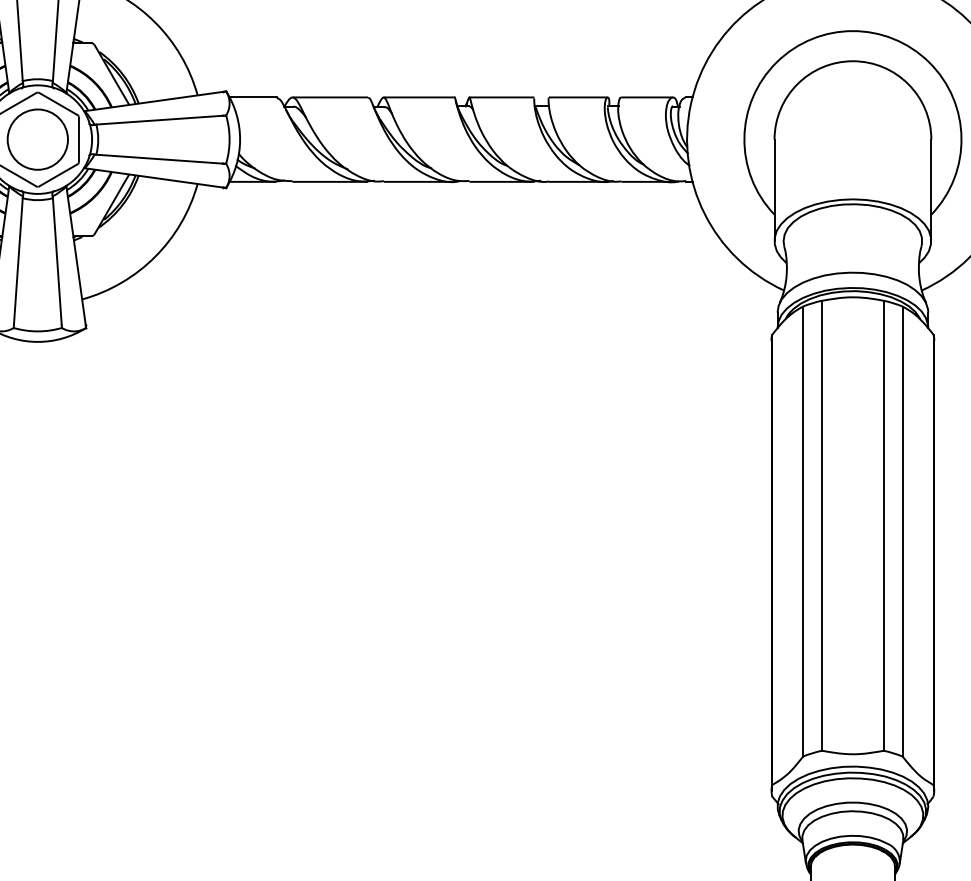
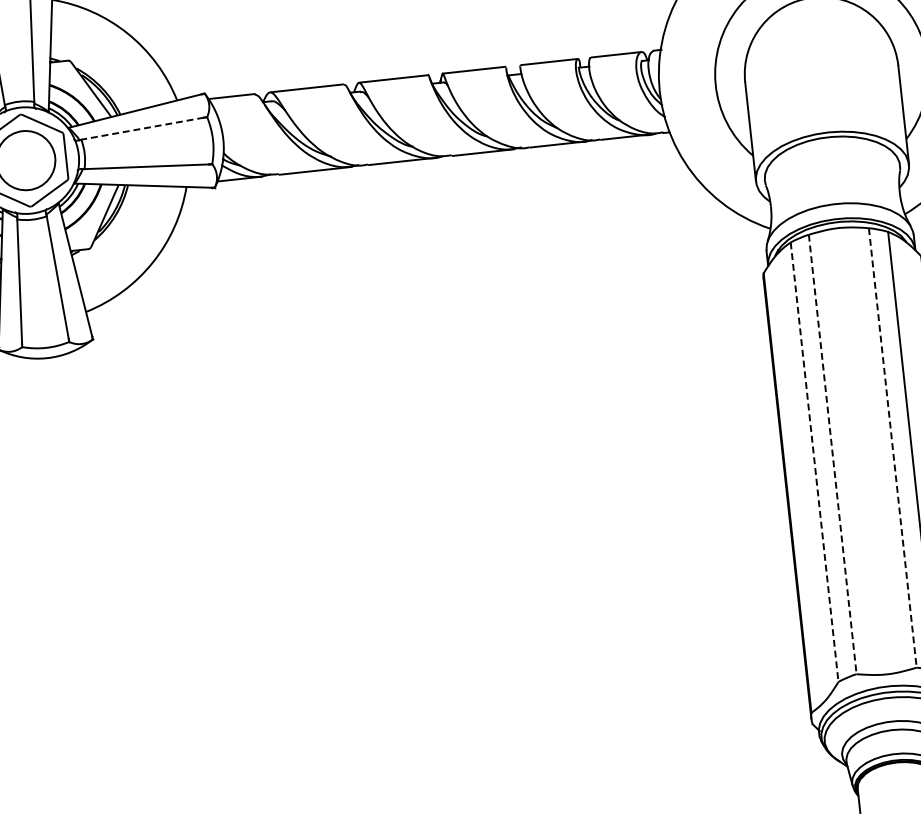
line: (159, 120) -> (142, 129), solid -> dashed
line: (822, 526) -> (833, 455), solid -> dashed
line: (883, 526) -> (892, 448), solid -> dashed
line: (803, 532) -> (815, 463), solid -> dashed

